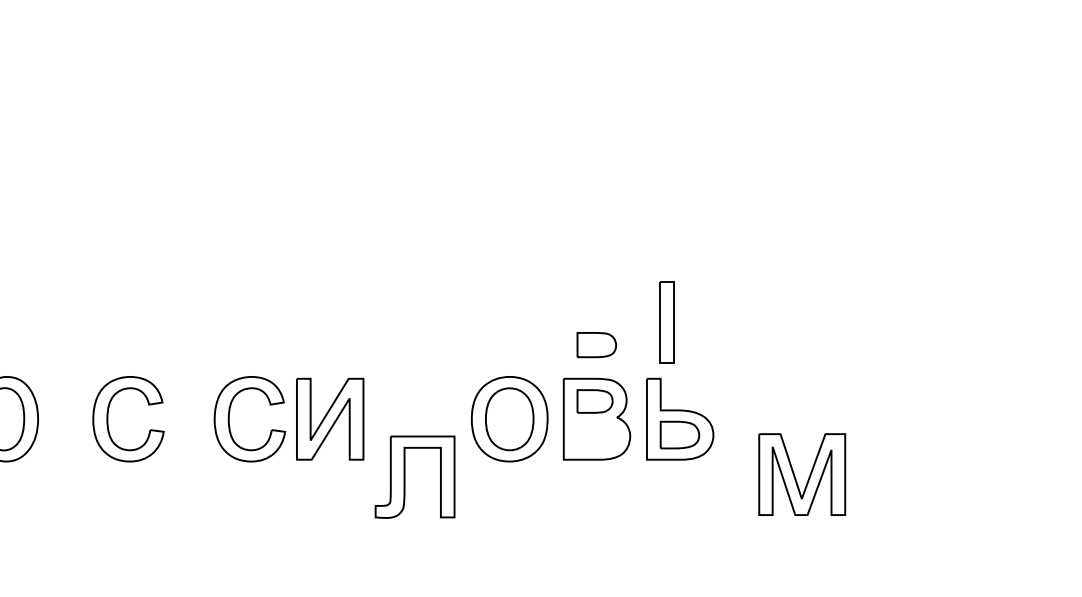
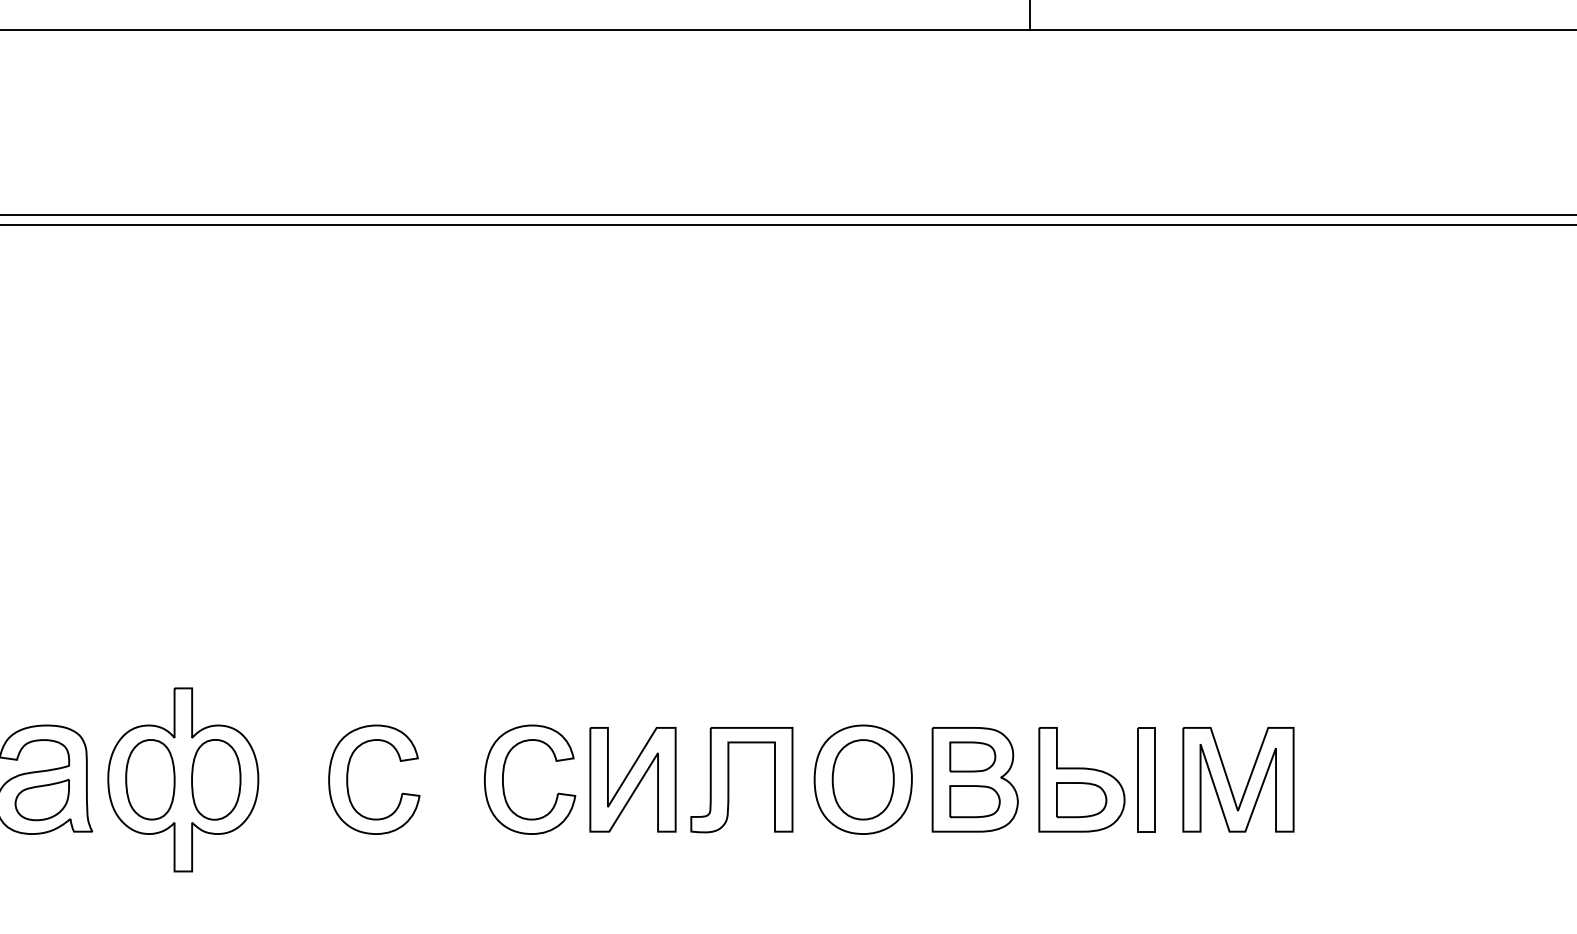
part: (666, 322) -> (1146, 779), moved
part: (596, 344) -> (974, 801), moved
part: (795, 475) -> (1229, 781), moved
part: (405, 477) -> (729, 780), moved

